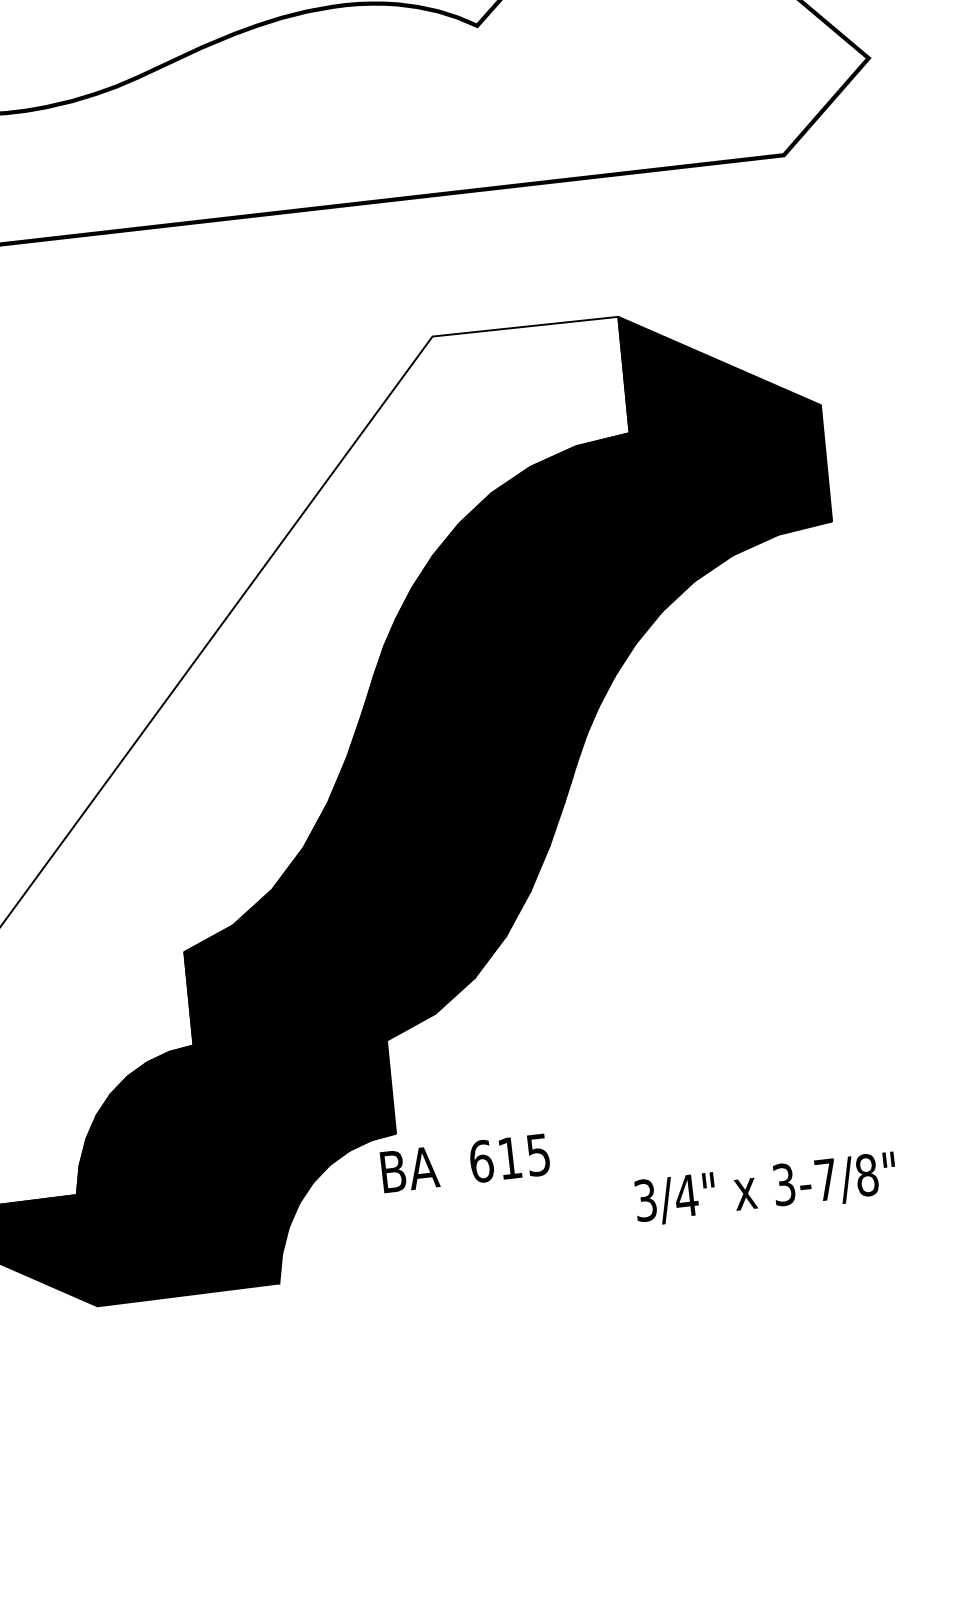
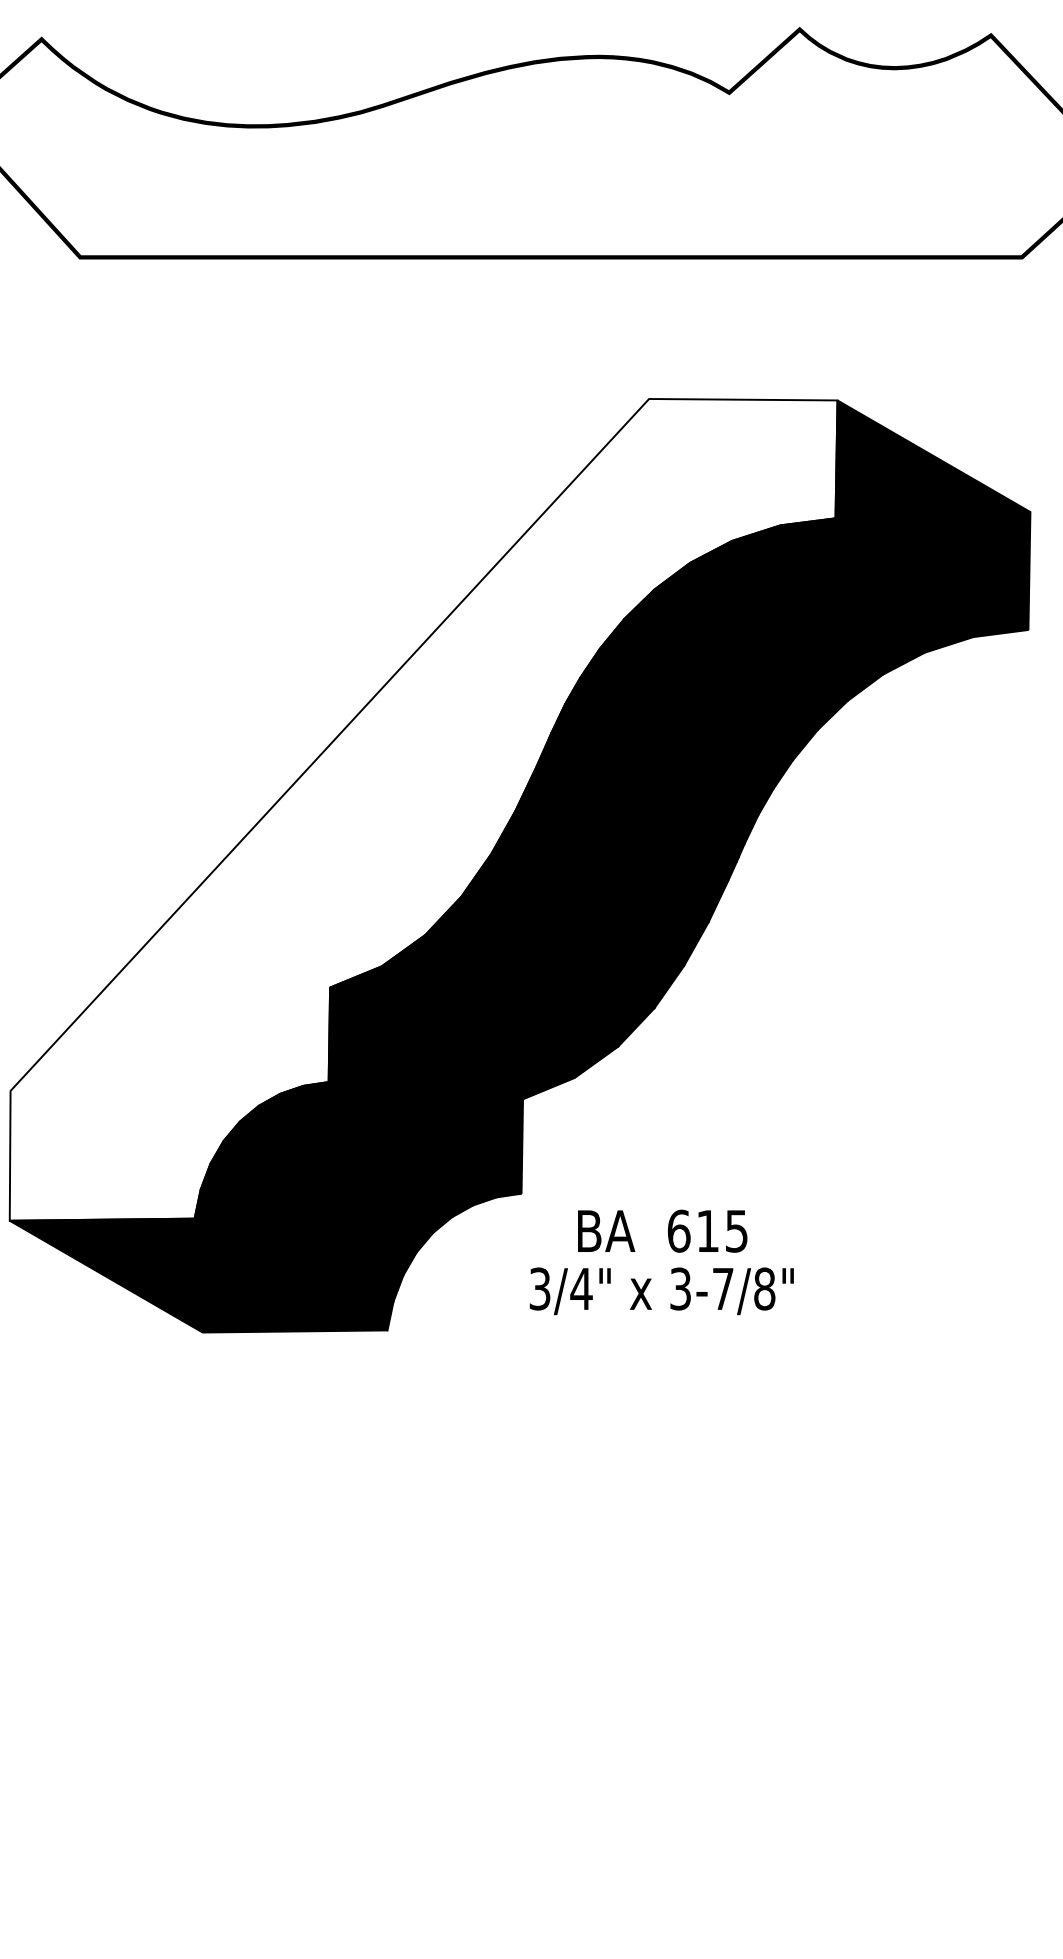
text: (465, 1162) -> (662, 1230), moved
text: (765, 1189) -> (661, 1291), moved

